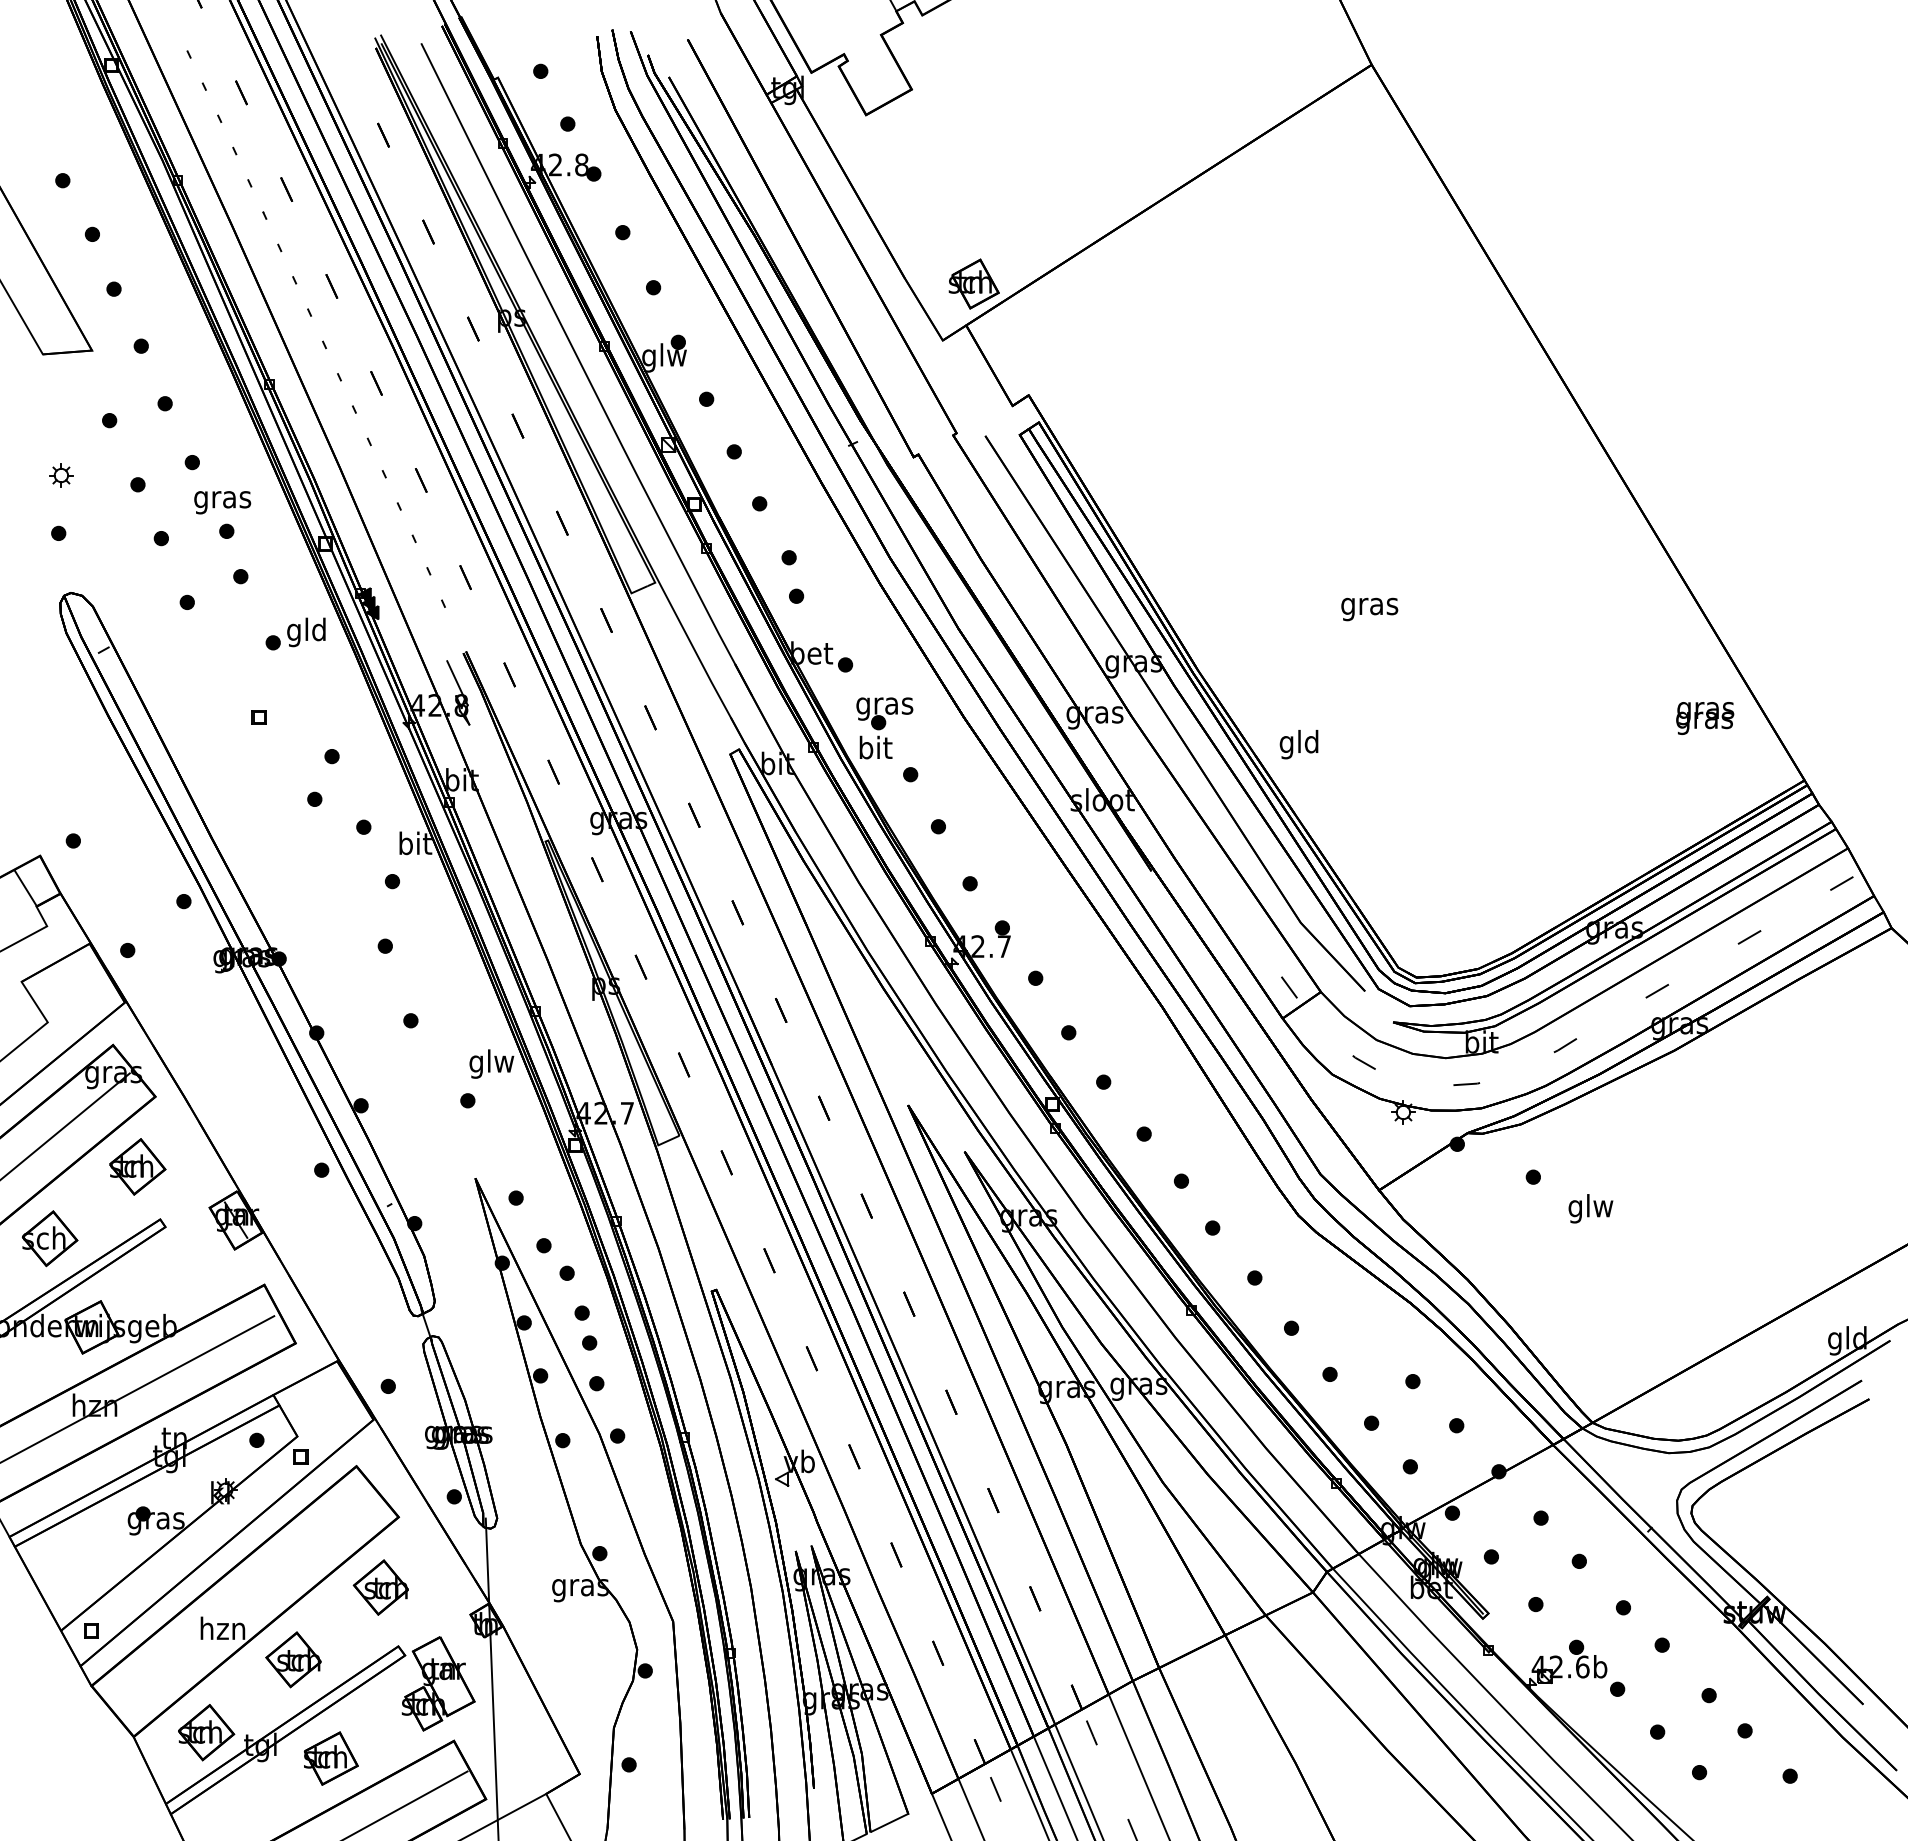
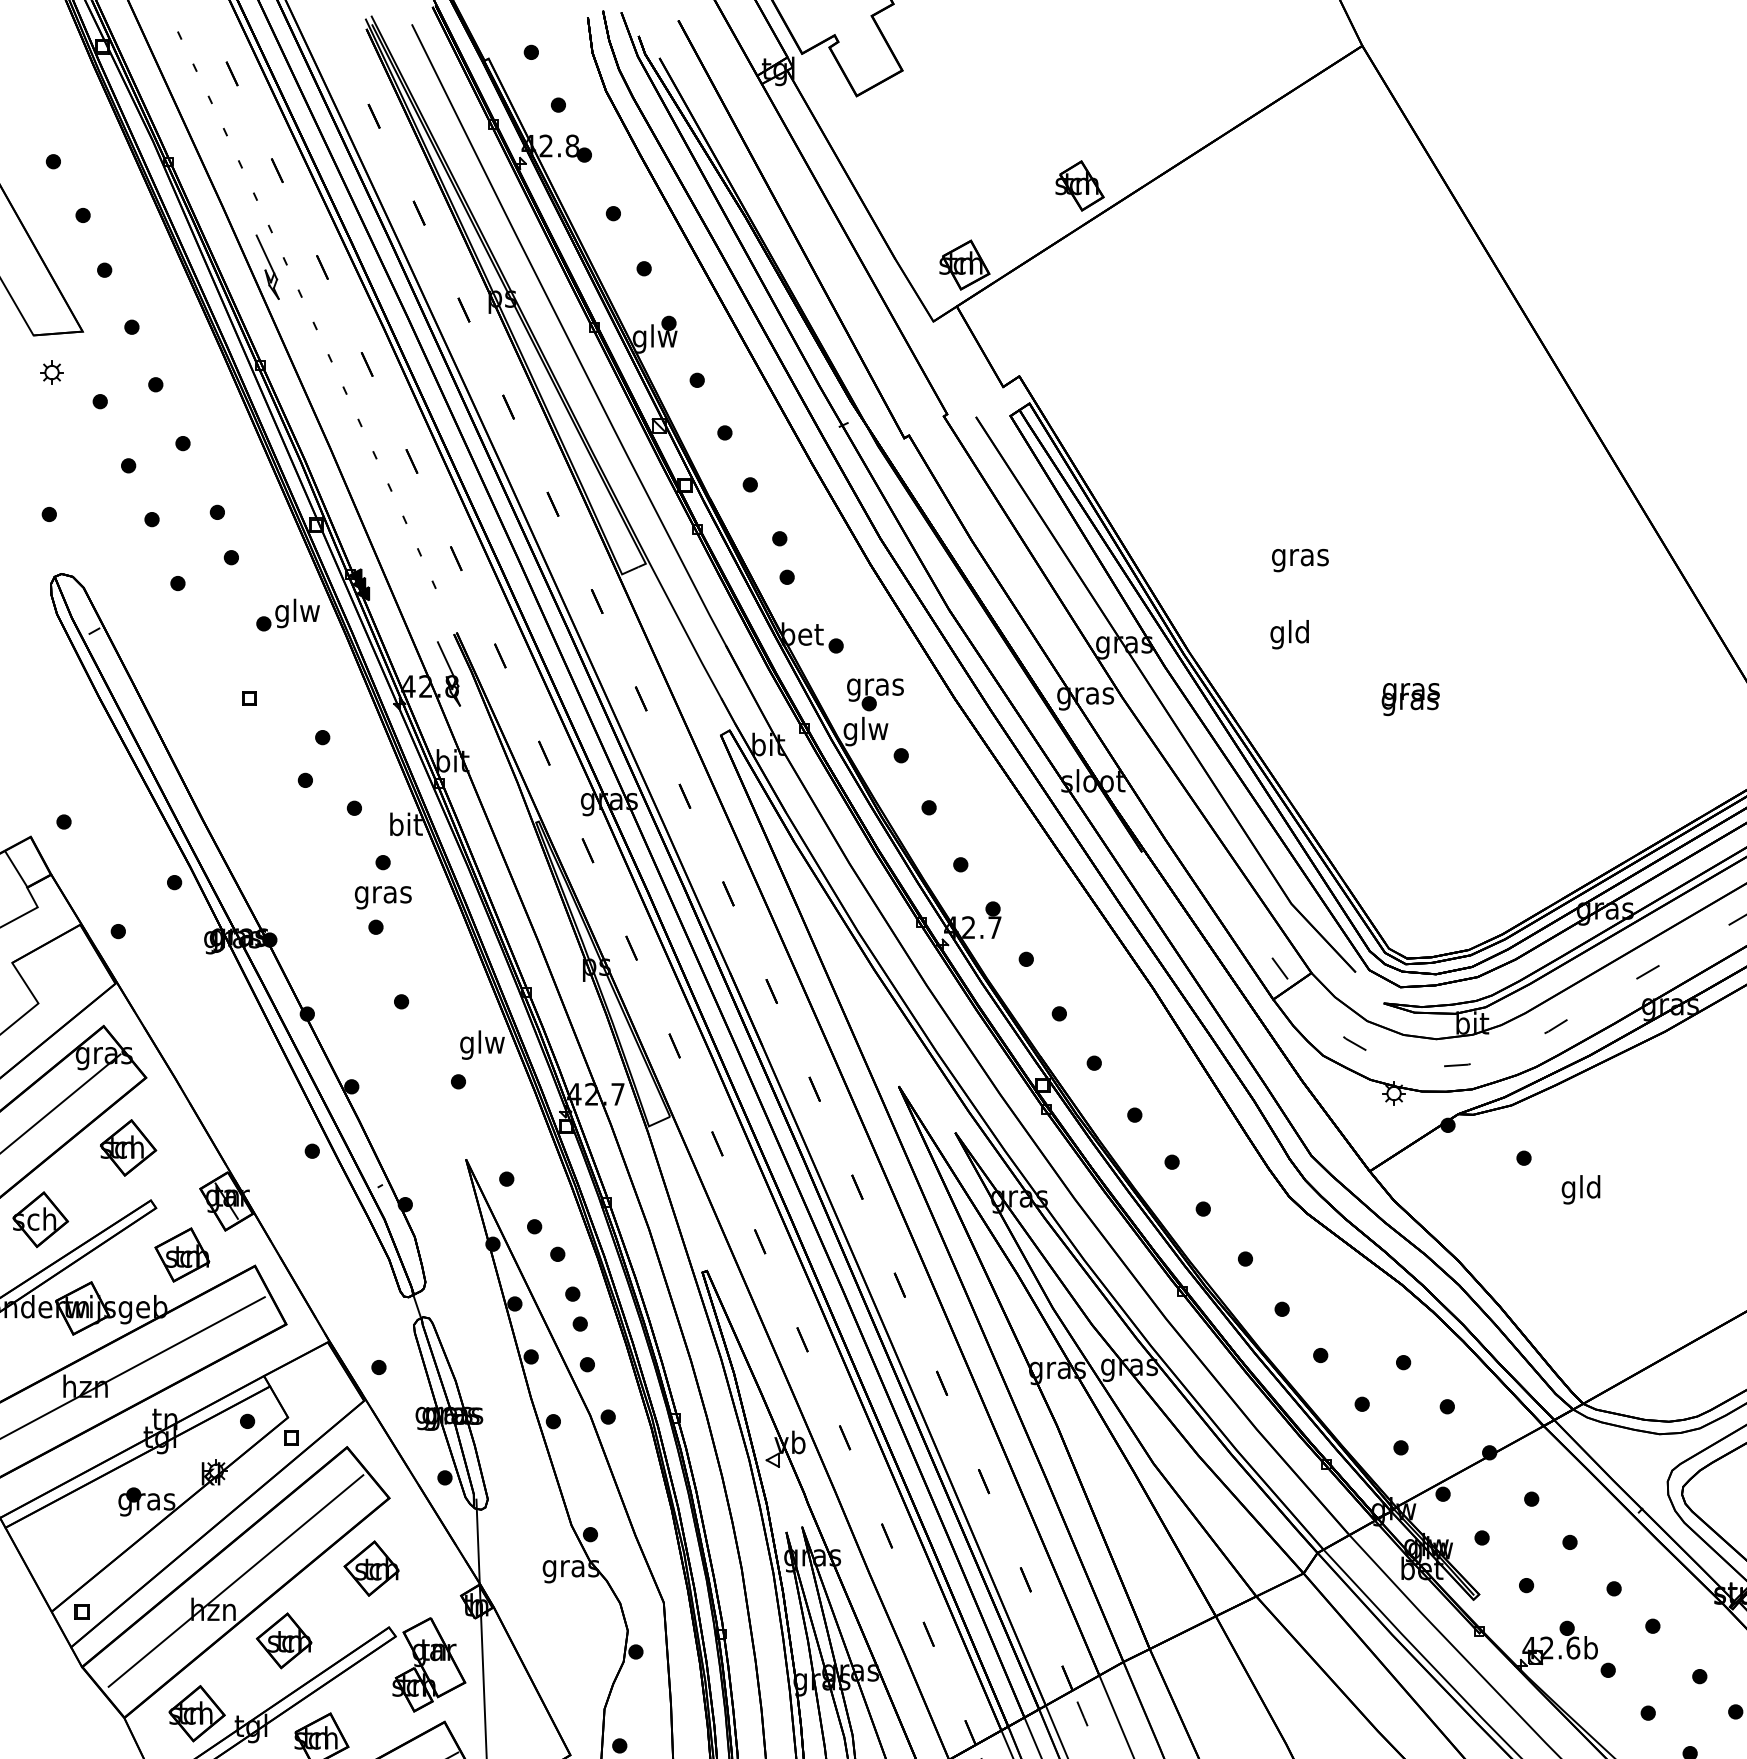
part: (1089, 204) -> (1080, 185), added
part: (277, 285) -> (268, 266), added
part: (61, 475) -> (52, 372), moved
text: (222, 502) -> (383, 897), moved
text: (1369, 609) -> (1300, 560), moved
text: (306, 632) -> (297, 613), gld -> glw
text: (1705, 718) -> (1411, 699), moved
text: (1298, 744) -> (1289, 634), moved
text: (875, 750) -> (866, 731), bit -> glw
text: (1590, 1208) -> (1581, 1189), glw -> gld
part: (191, 1273) -> (182, 1254), added
line: (245, 1599) -> (236, 1580), added

